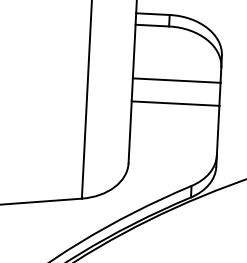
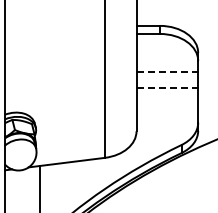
line: (176, 80) -> (167, 71), solid -> dashed
line: (175, 103) -> (167, 87), solid -> dashed

